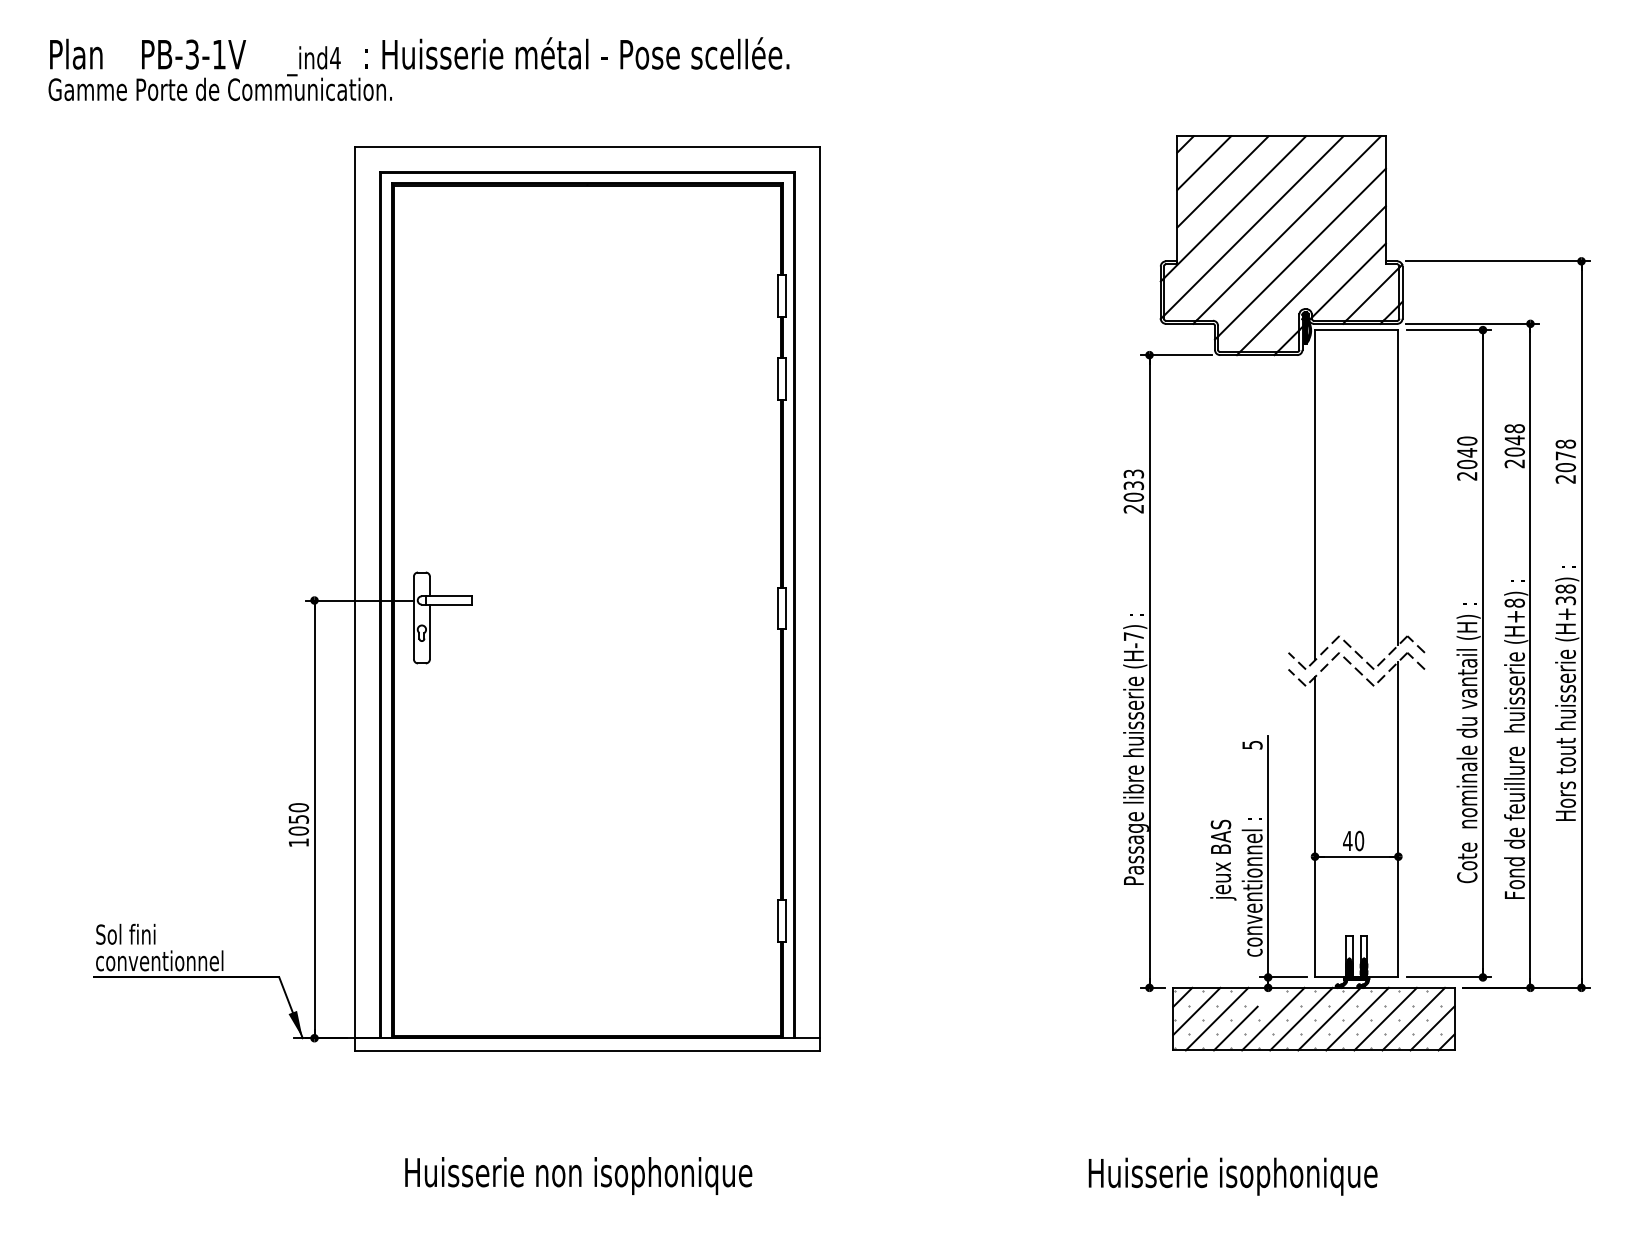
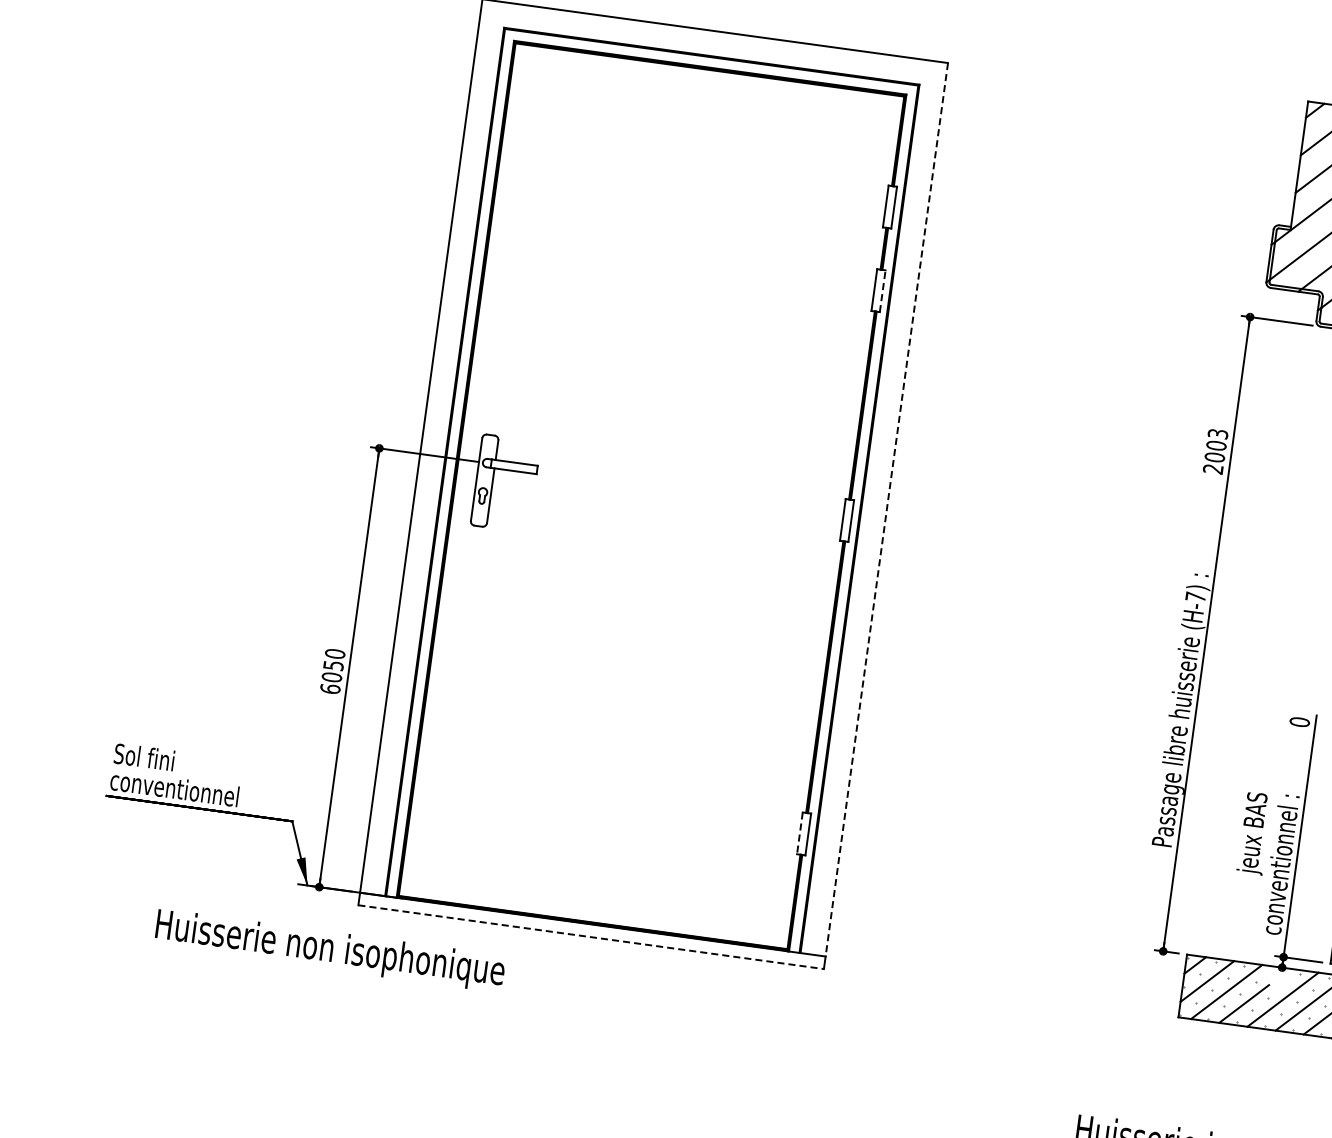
line: (786, 379) -> (882, 291), solid -> dashed
text: (1133, 485) -> (1216, 445), 2033 -> 2003
line: (819, 592) -> (886, 509), solid -> dashed
text: (1252, 744) -> (1299, 721), 5 -> 0
text: (298, 842) -> (330, 688), 1050 -> 6050
line: (777, 921) -> (799, 833), solid -> dashed
line: (587, 1050) -> (591, 936), solid -> dashed
text: (578, 1175) -> (330, 950), moved

